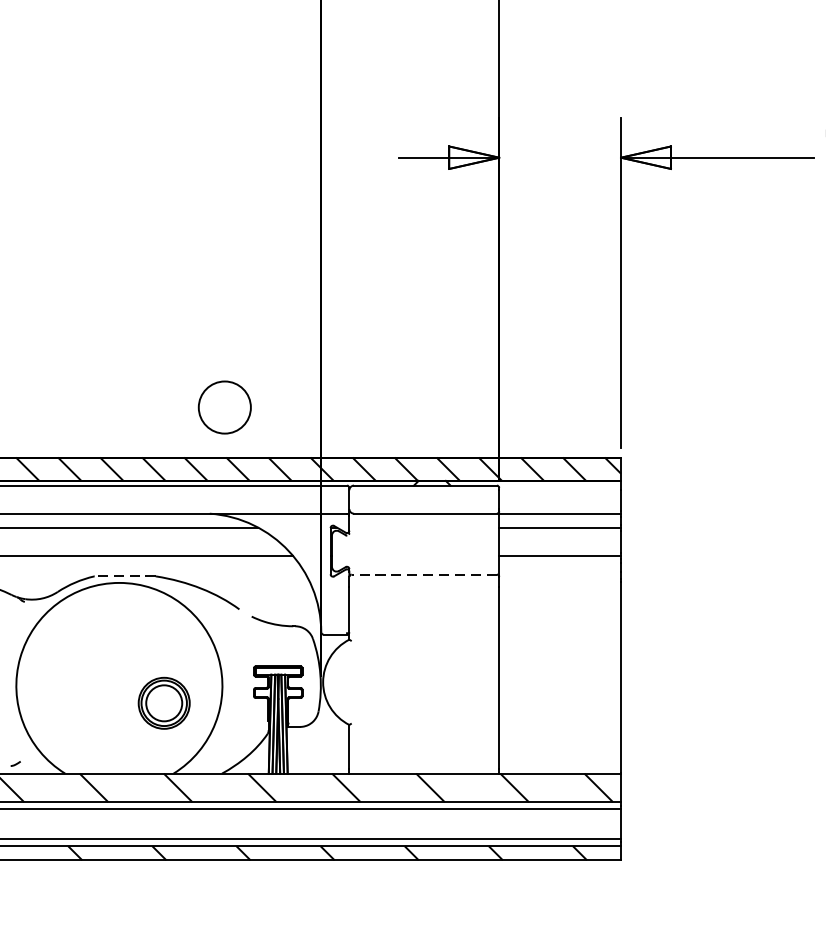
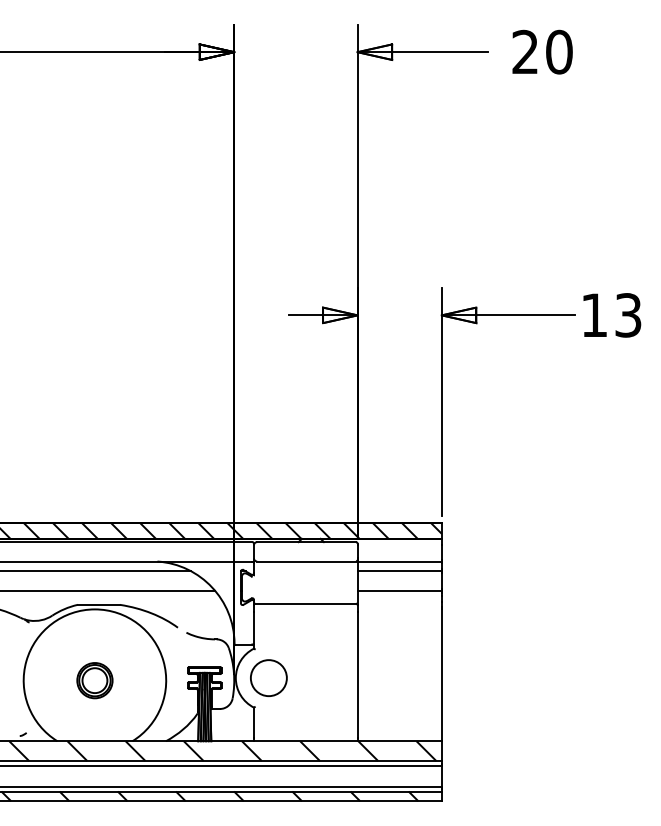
circle: (224, 406) -> (268, 677), moved
line: (423, 574) -> (305, 603), dashed -> solid
line: (124, 575) -> (98, 604), dashed -> solid
part: (163, 703) -> (94, 680), moved

